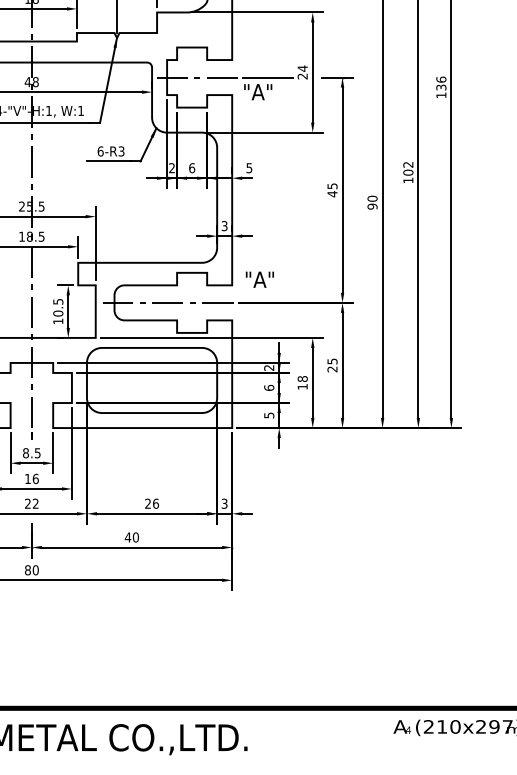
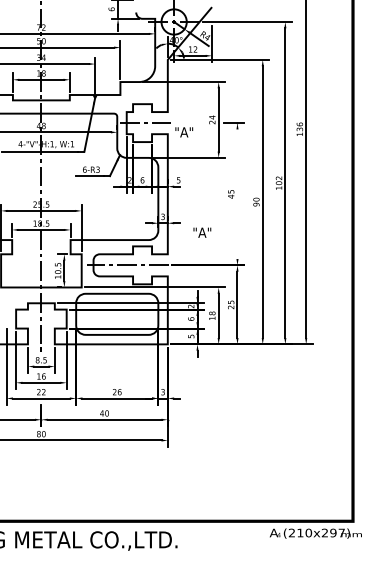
line: (268, 78) -> (190, 123), removed
line: (342, 190) -> (237, 194), removed
text: (260, 279) -> (202, 232), moved

